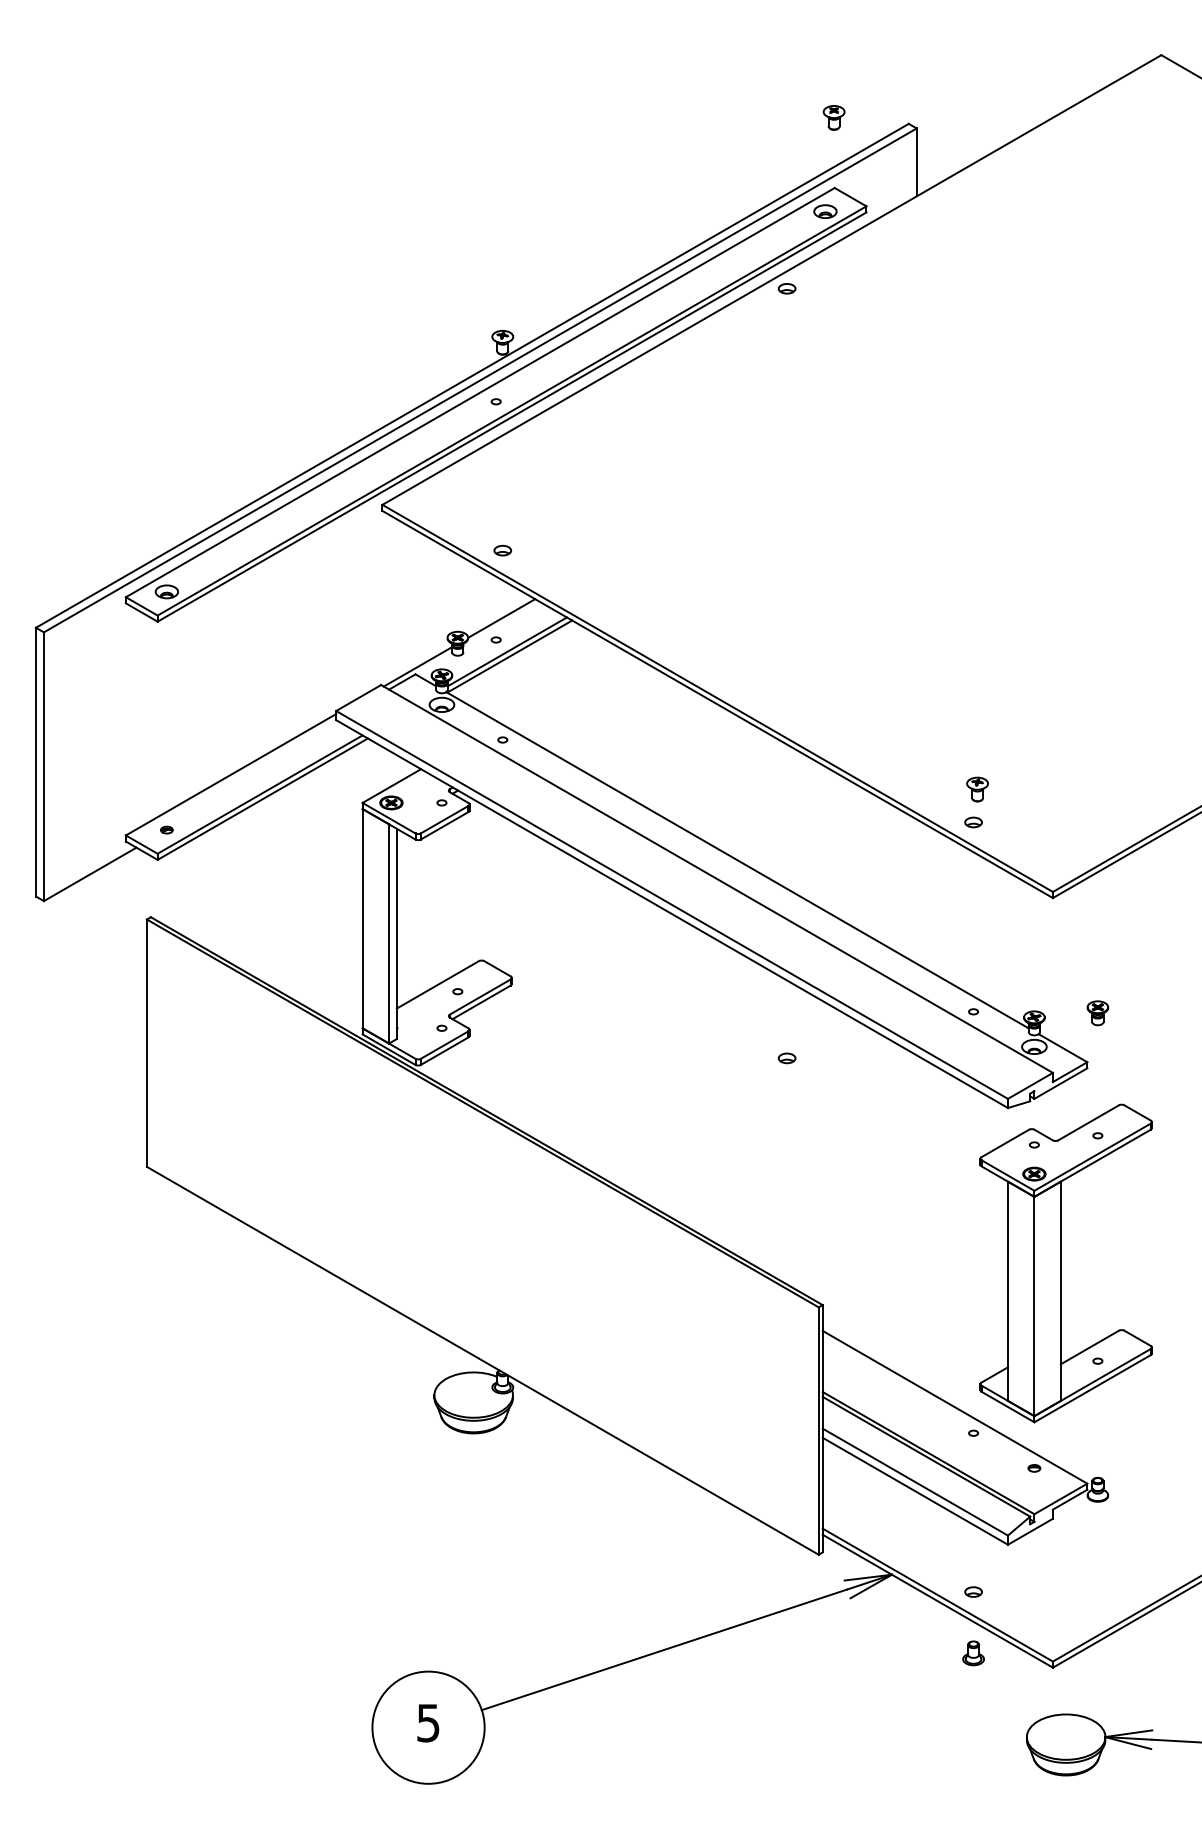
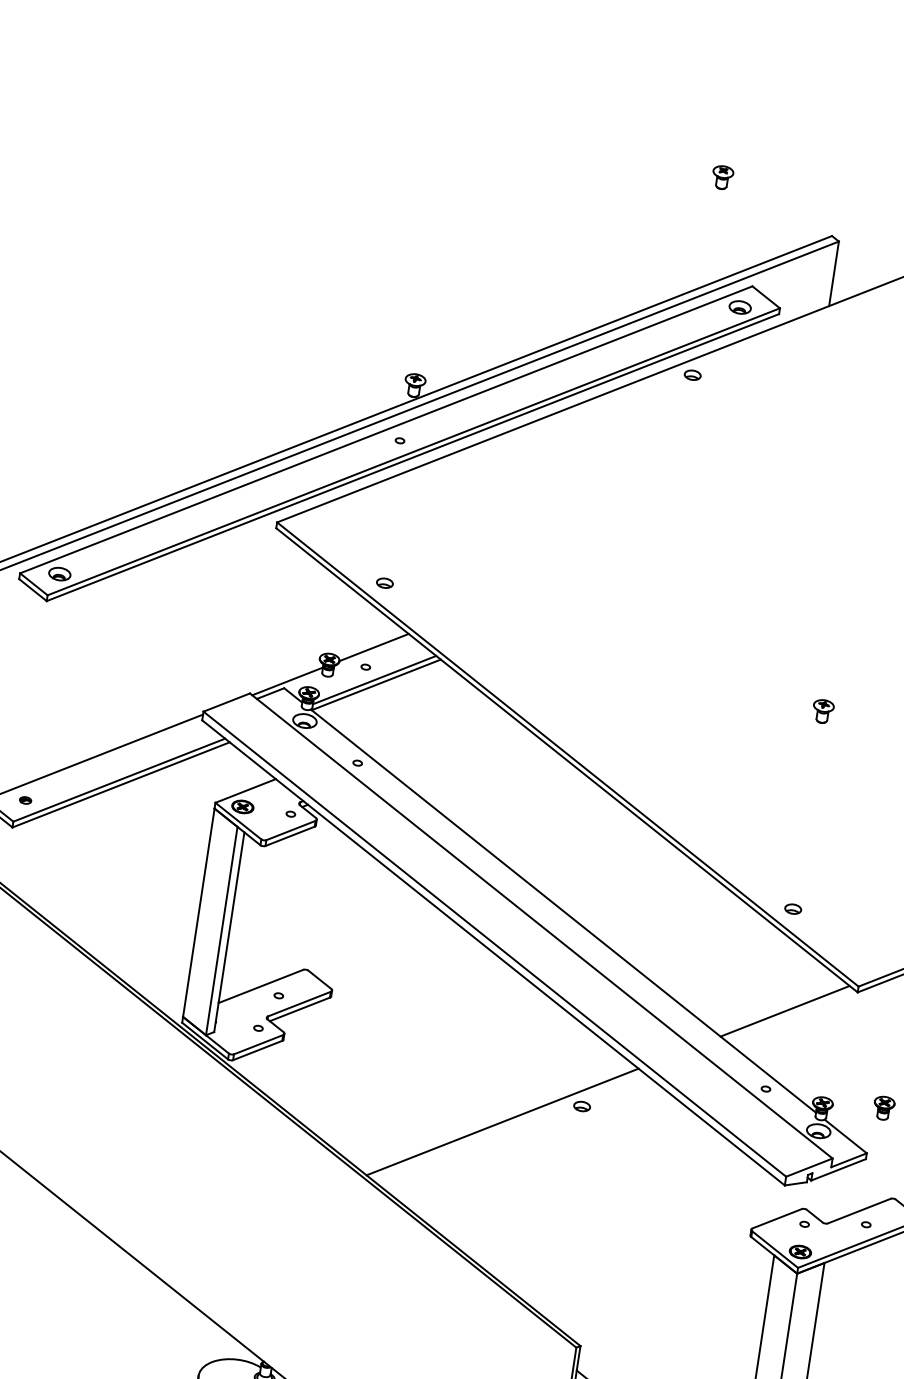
part: (833, 117) -> (722, 177), moved
part: (977, 789) -> (823, 711), moved
line: (980, 928) -> (784, 1010), added
line: (707, 1086) -> (502, 1121), added

